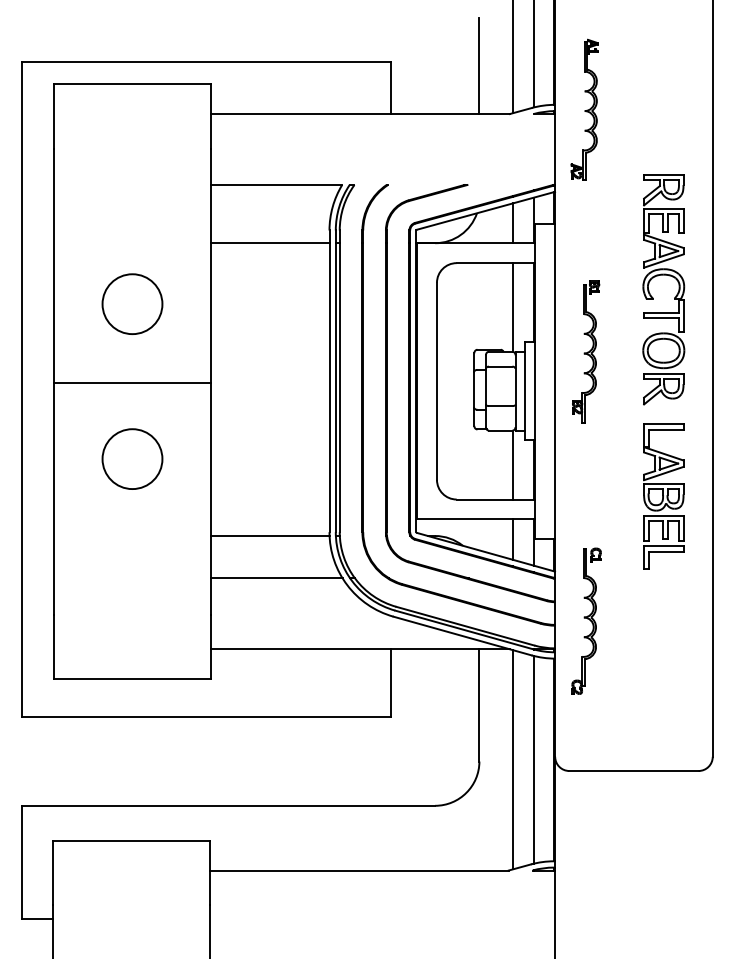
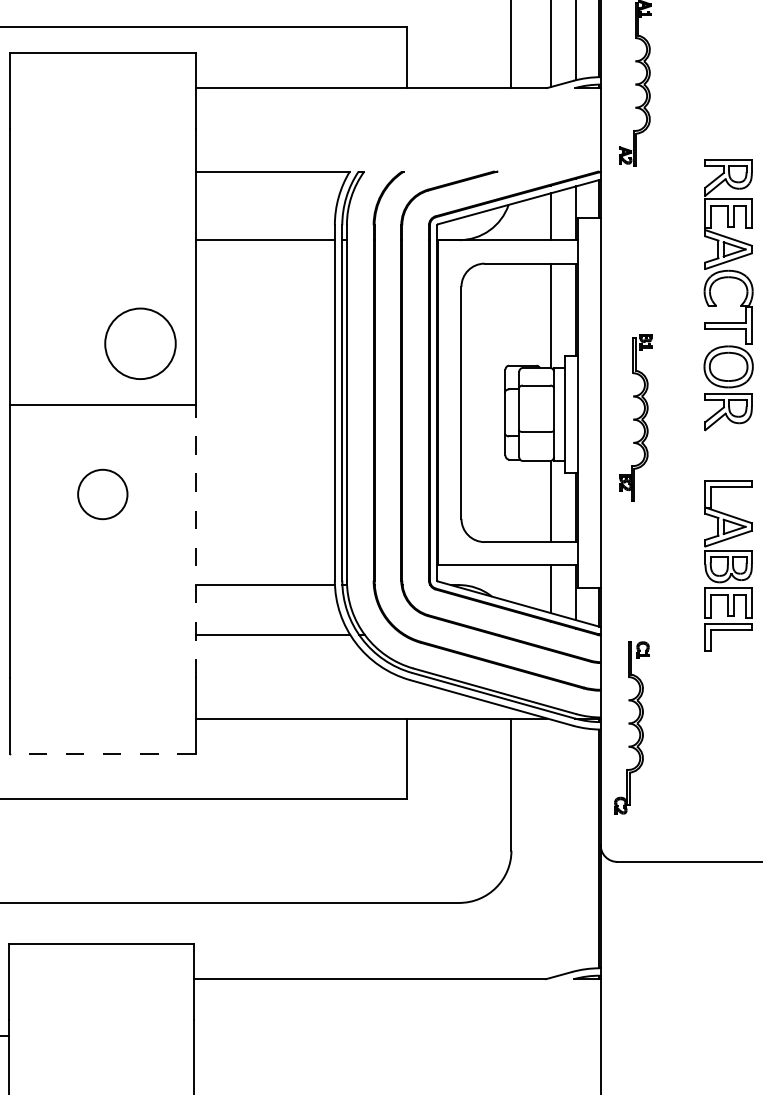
circle: (132, 303) -> (140, 343), moved
part: (586, 351) -> (636, 417), moved
circle: (132, 458) -> (102, 493), size x0.7
part: (663, 496) -> (728, 565), moved
line: (211, 498) -> (195, 540), solid -> dashed
part: (586, 620) -> (631, 727), moved
line: (132, 679) -> (102, 754), solid -> dashed
line: (513, 759) -> (551, 848), removed
line: (534, 759) -> (576, 848), removed

